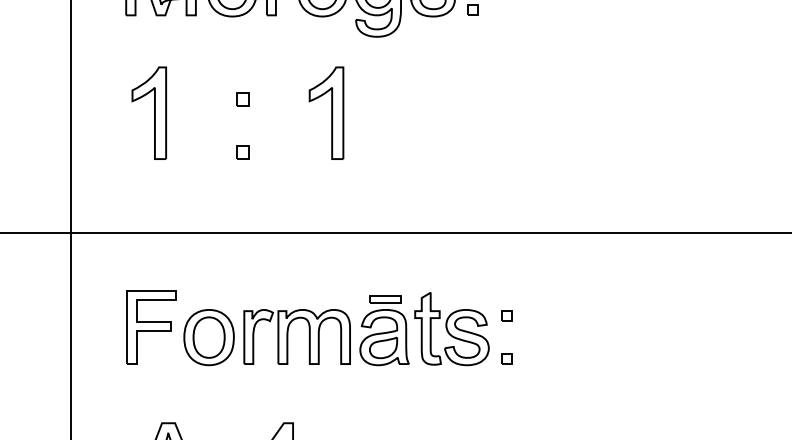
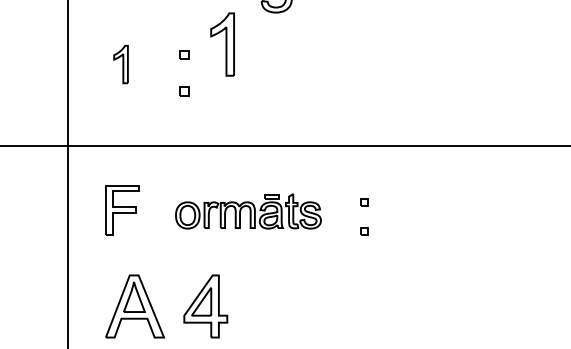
part: (148, 113) -> (120, 64), size x0.6
part: (326, 113) -> (222, 44), moved
part: (336, 329) -> (248, 211), size x0.7

